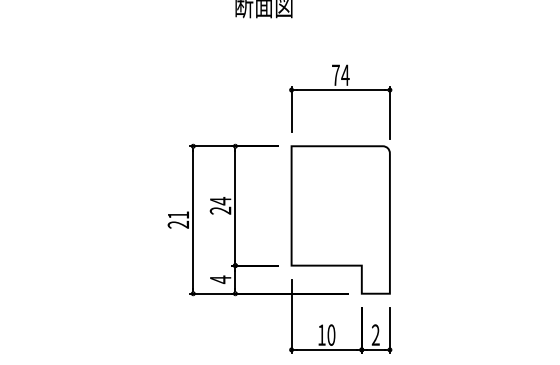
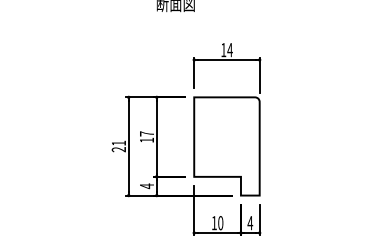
text: (335, 75) -> (223, 50), 74 -> 14
text: (219, 205) -> (146, 136), 24 -> 17
text: (376, 335) -> (250, 223), 2 -> 4

